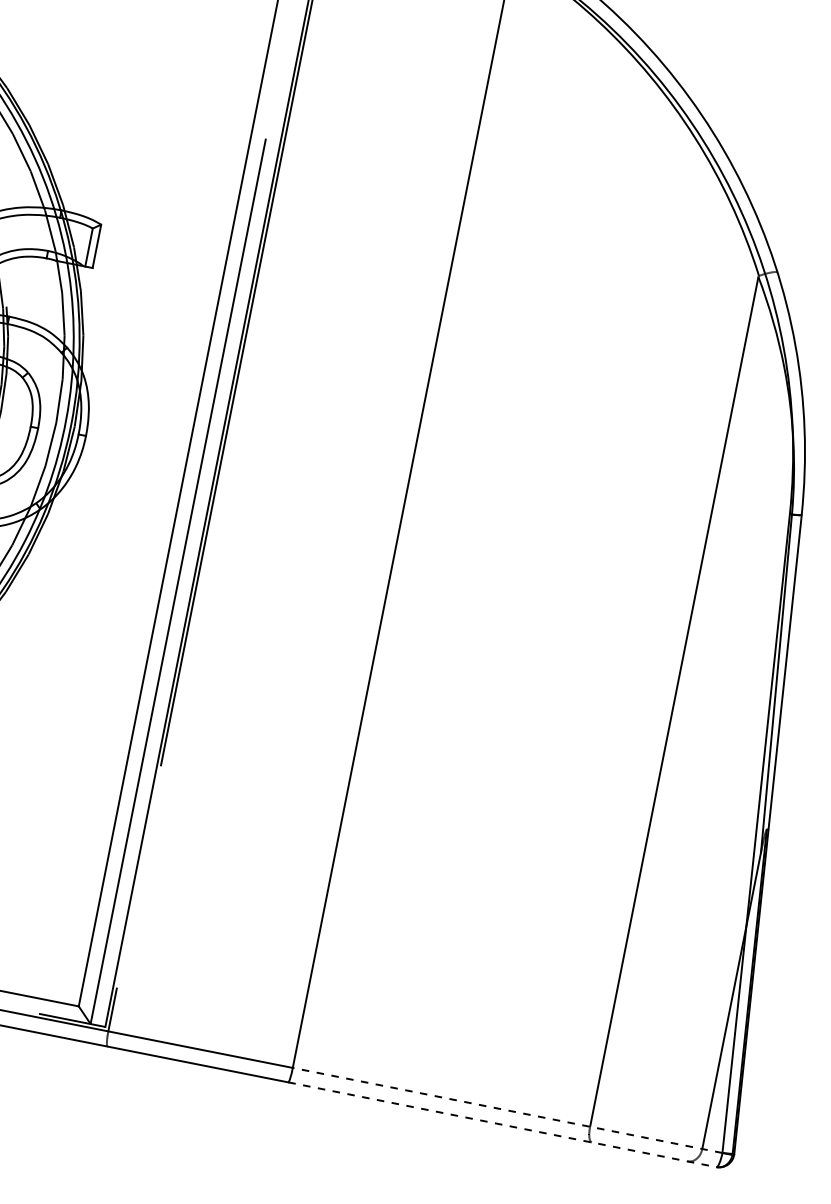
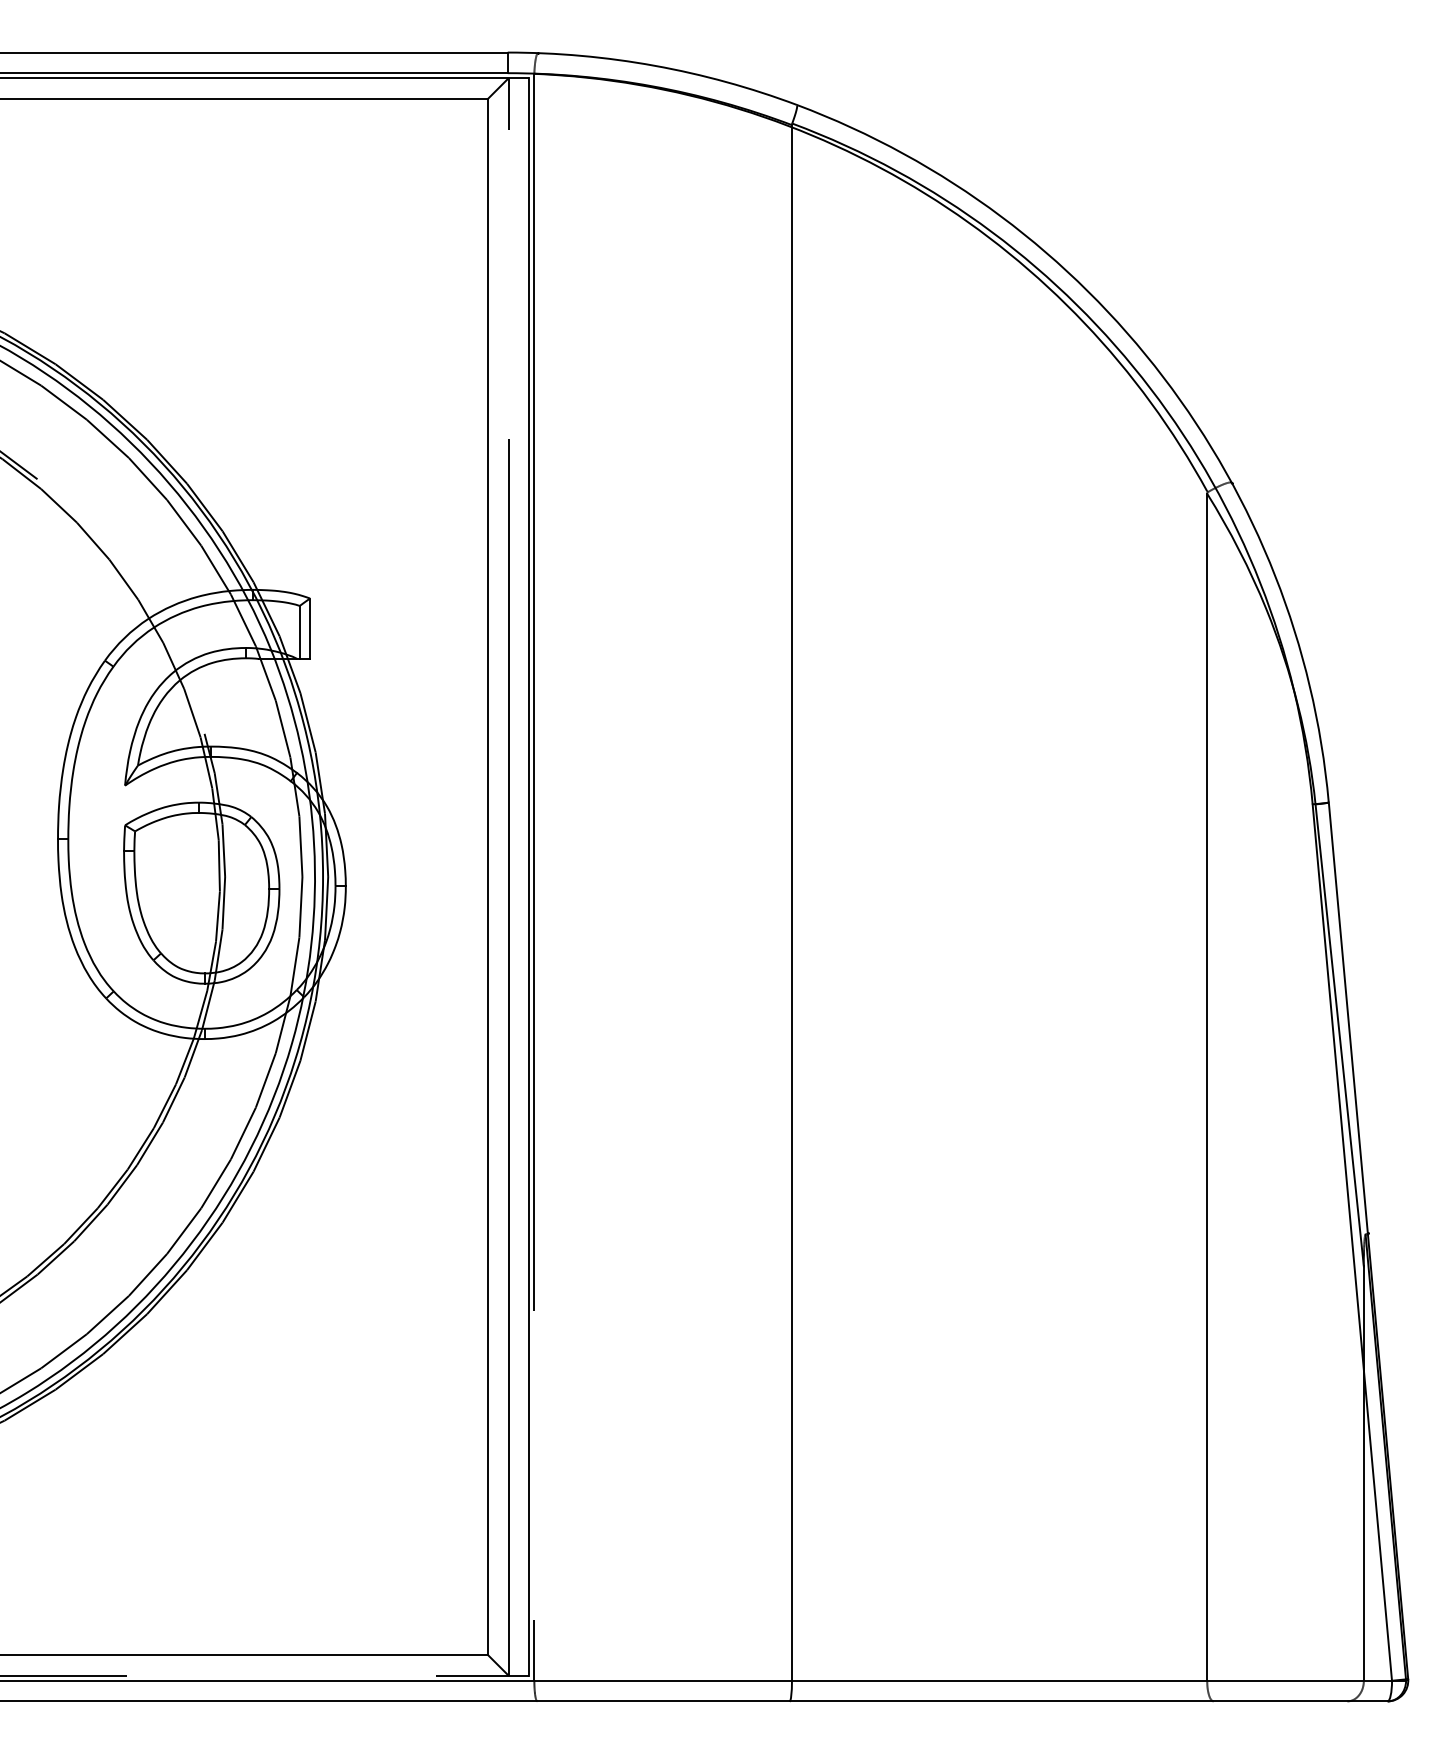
line: (507, 1110) -> (1091, 1680), dashed -> solid
line: (502, 1124) -> (1088, 1701), dashed -> solid

